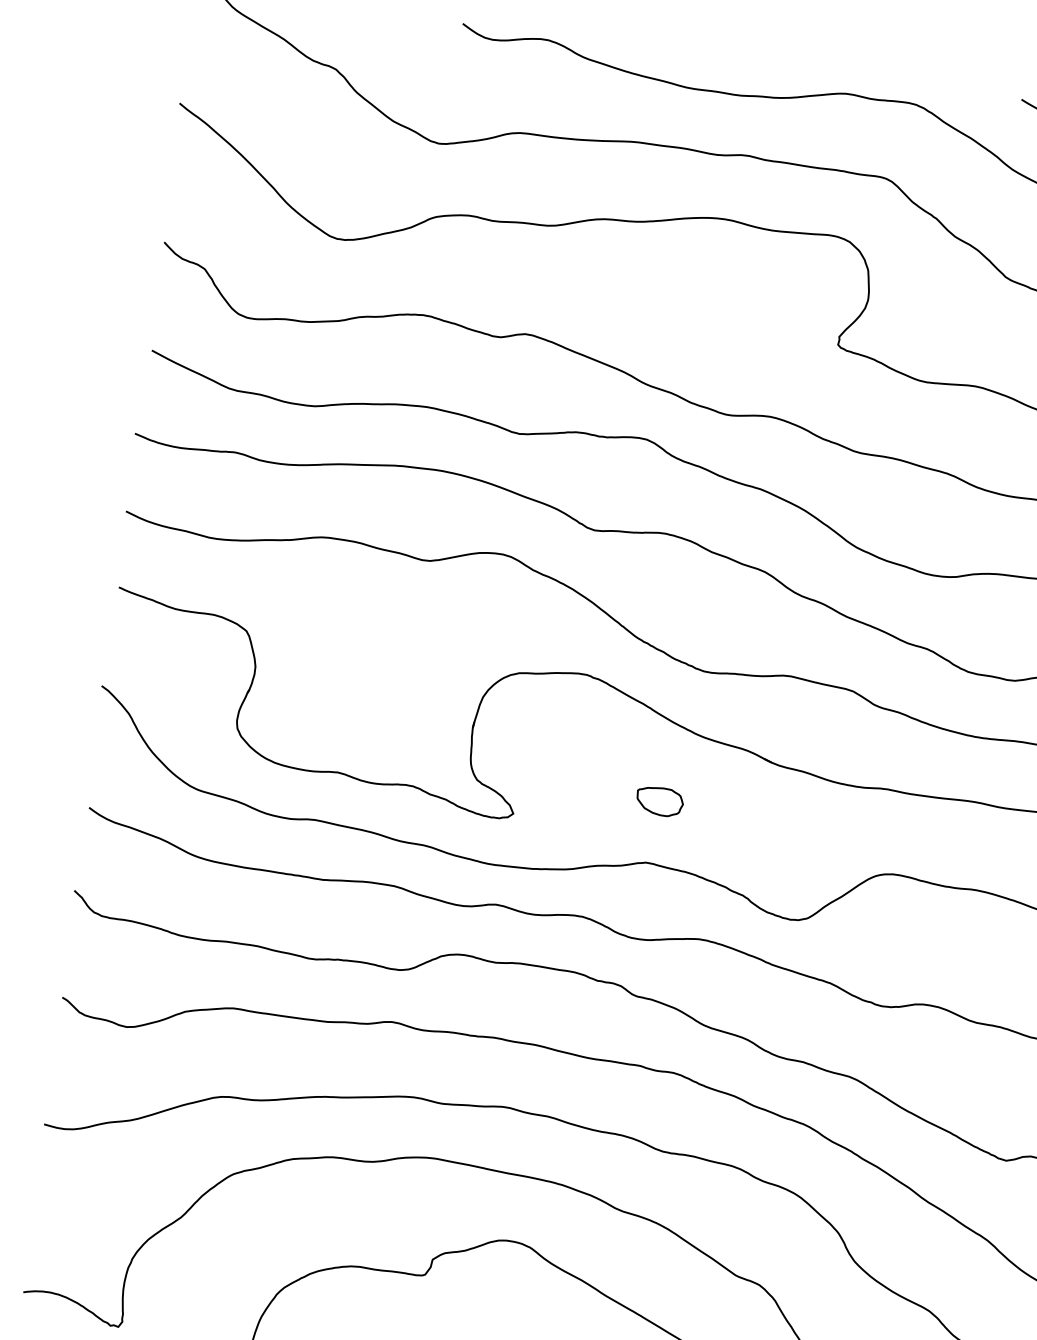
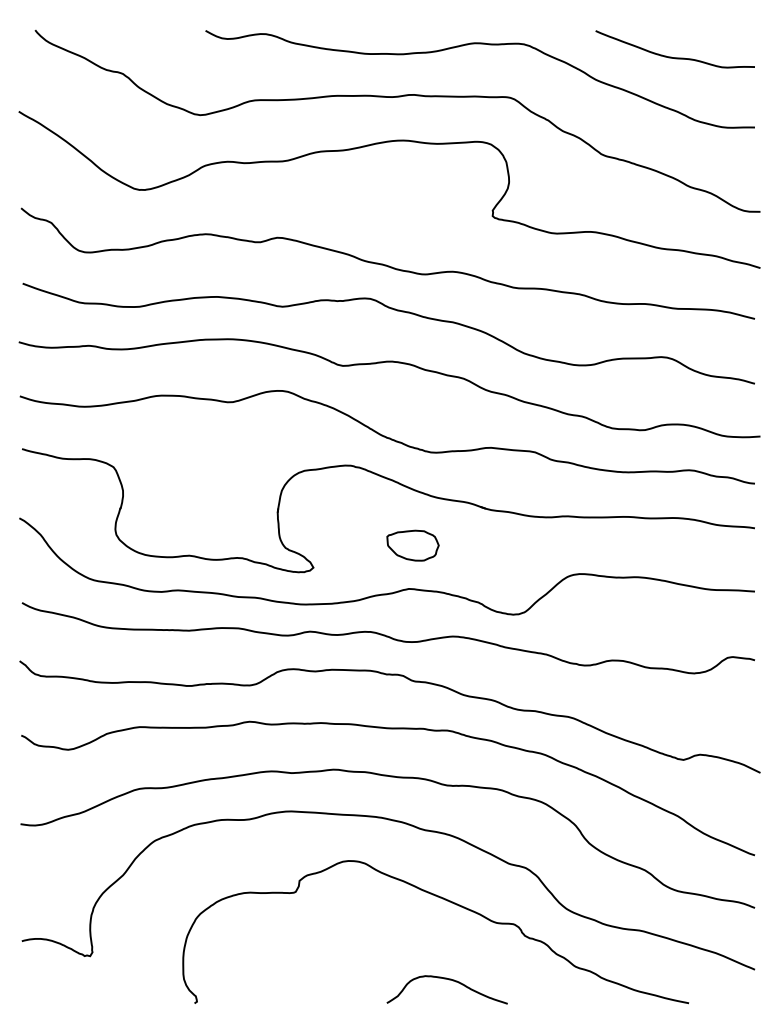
part: (659, 801) -> (412, 545), size x1.6

